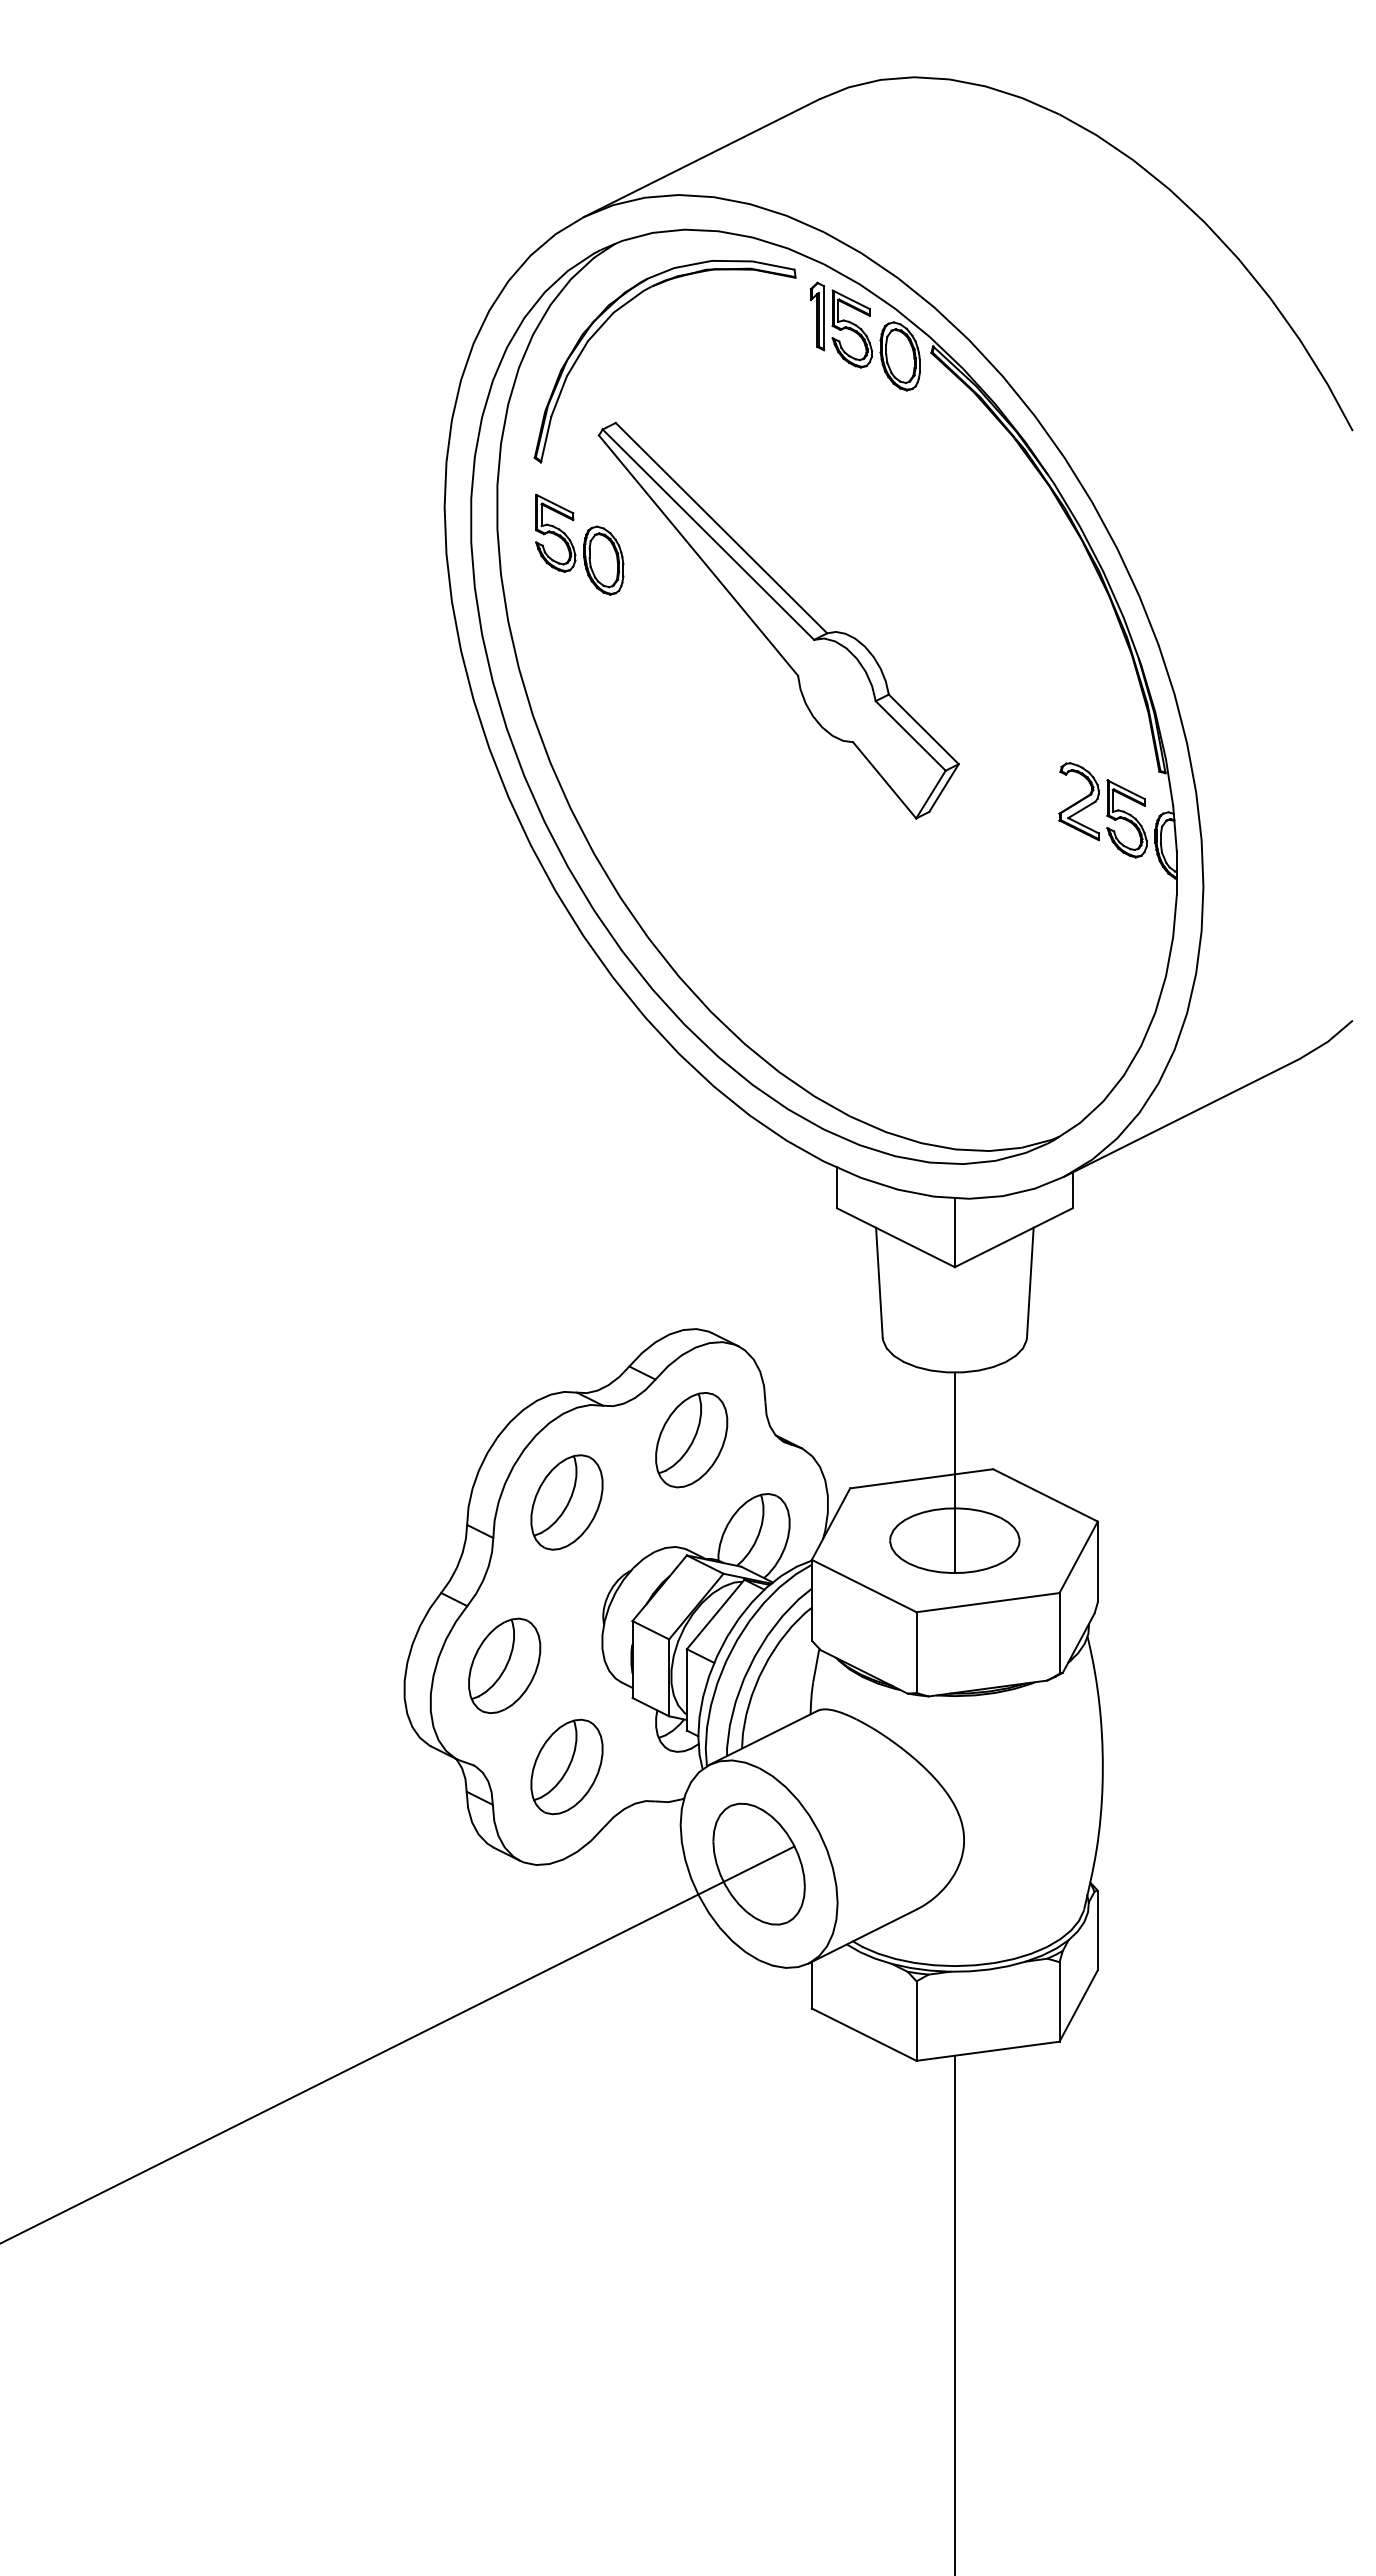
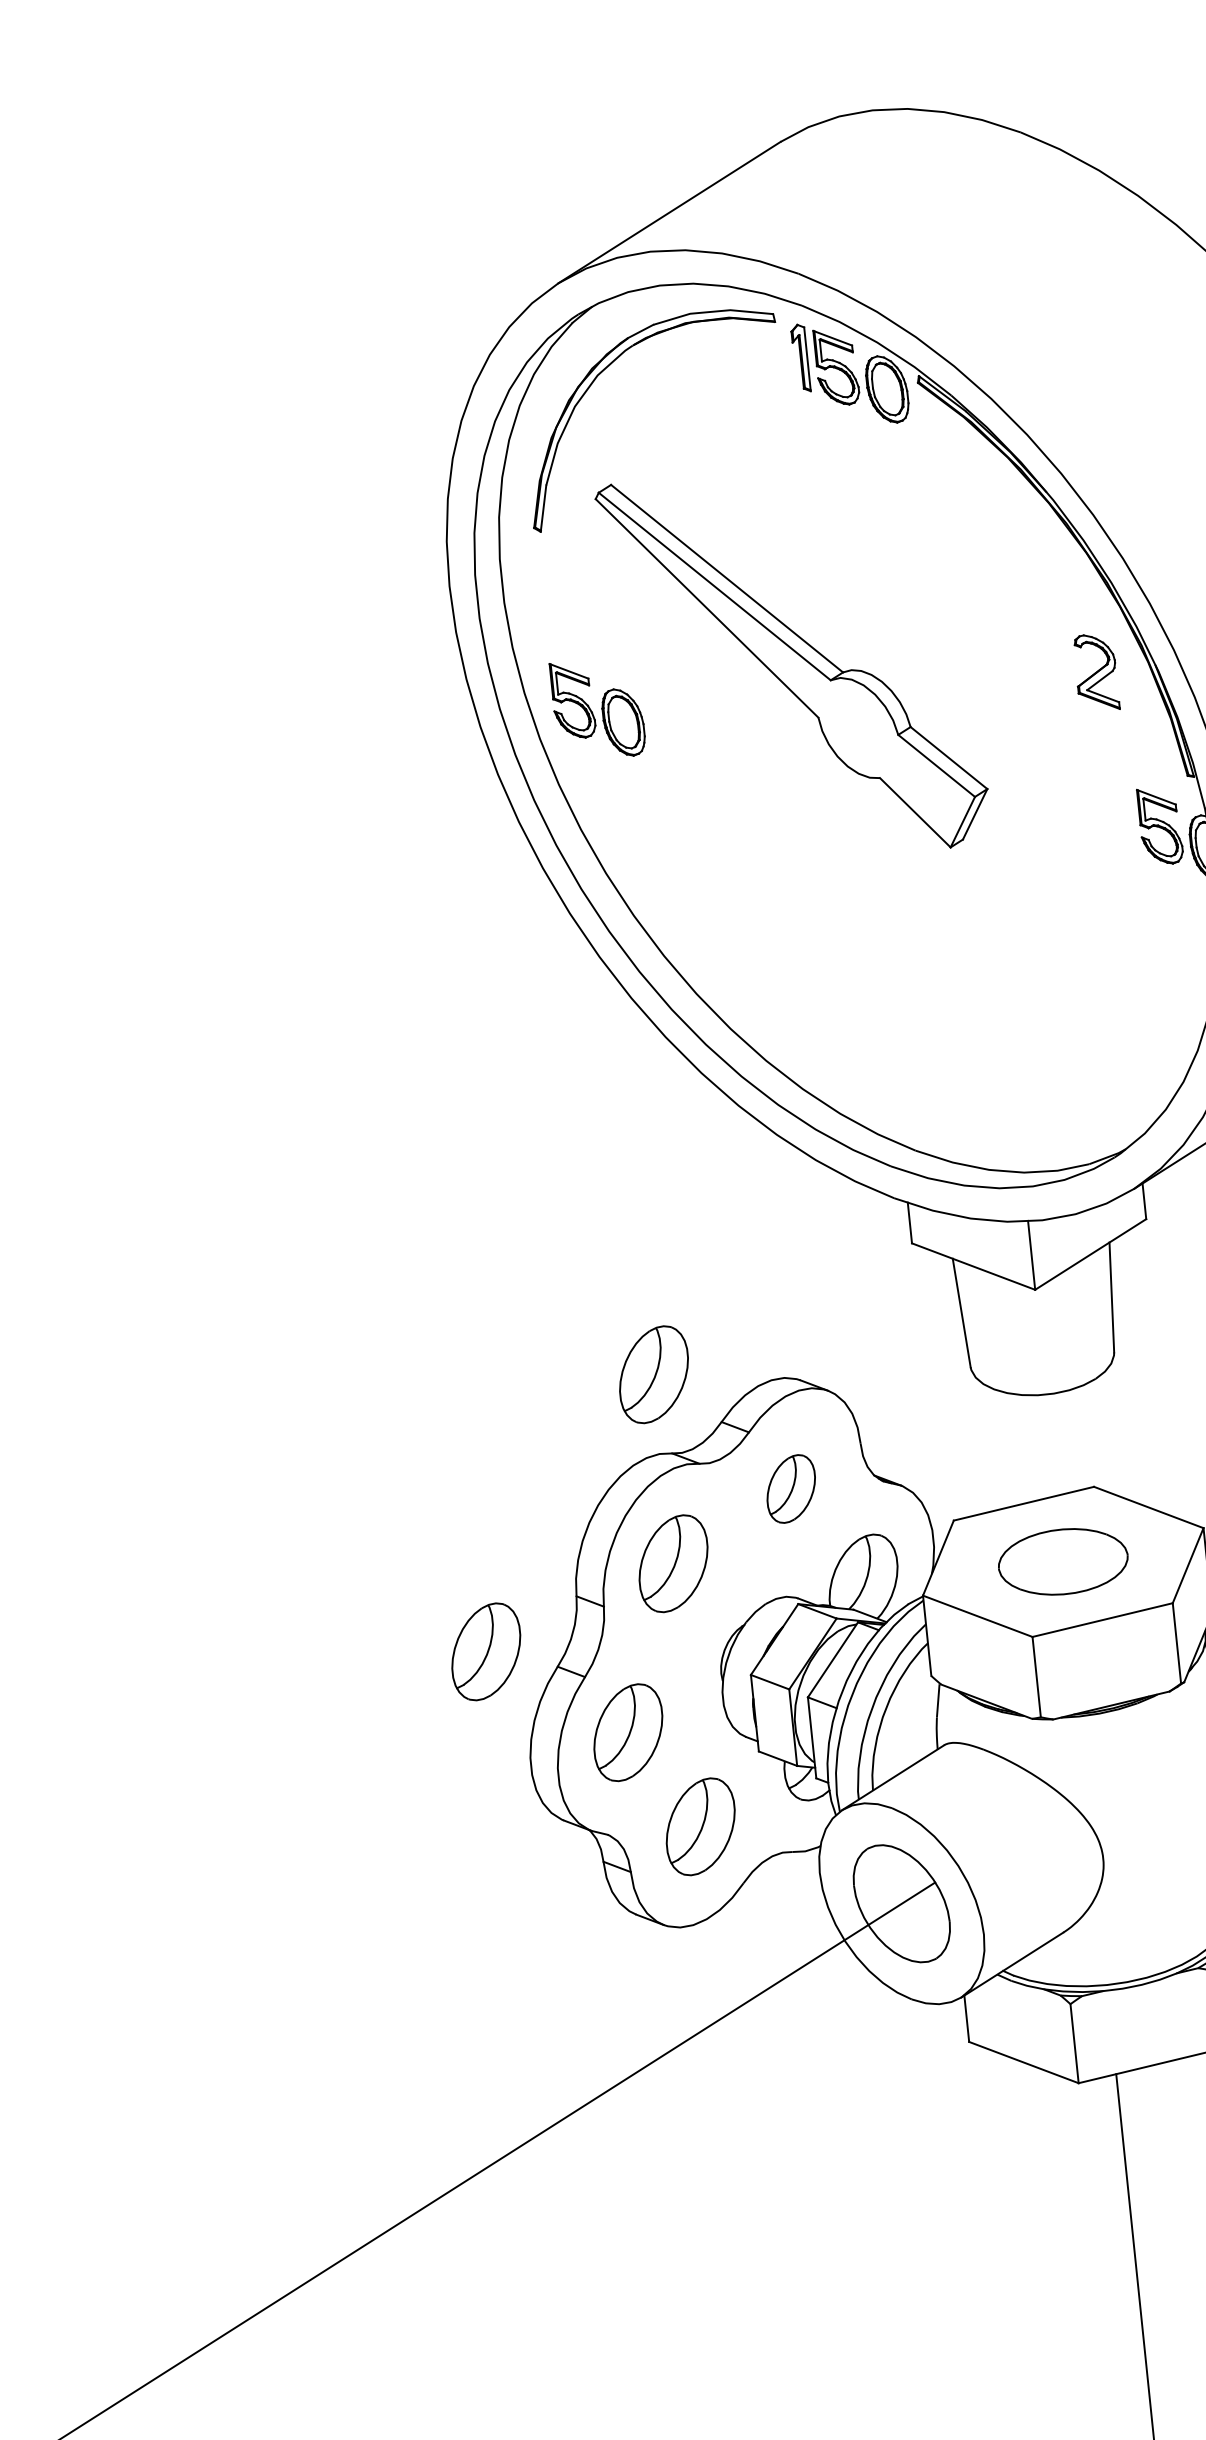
part: (579, 544) -> (597, 709), moved
part: (1078, 801) -> (1095, 672), moved
part: (566, 1312) -> (653, 1374), added
part: (691, 1440) -> (791, 1489), size x0.7
line: (954, 1472) -> (1055, 1494), removed
part: (371, 1570) -> (486, 1651), added

